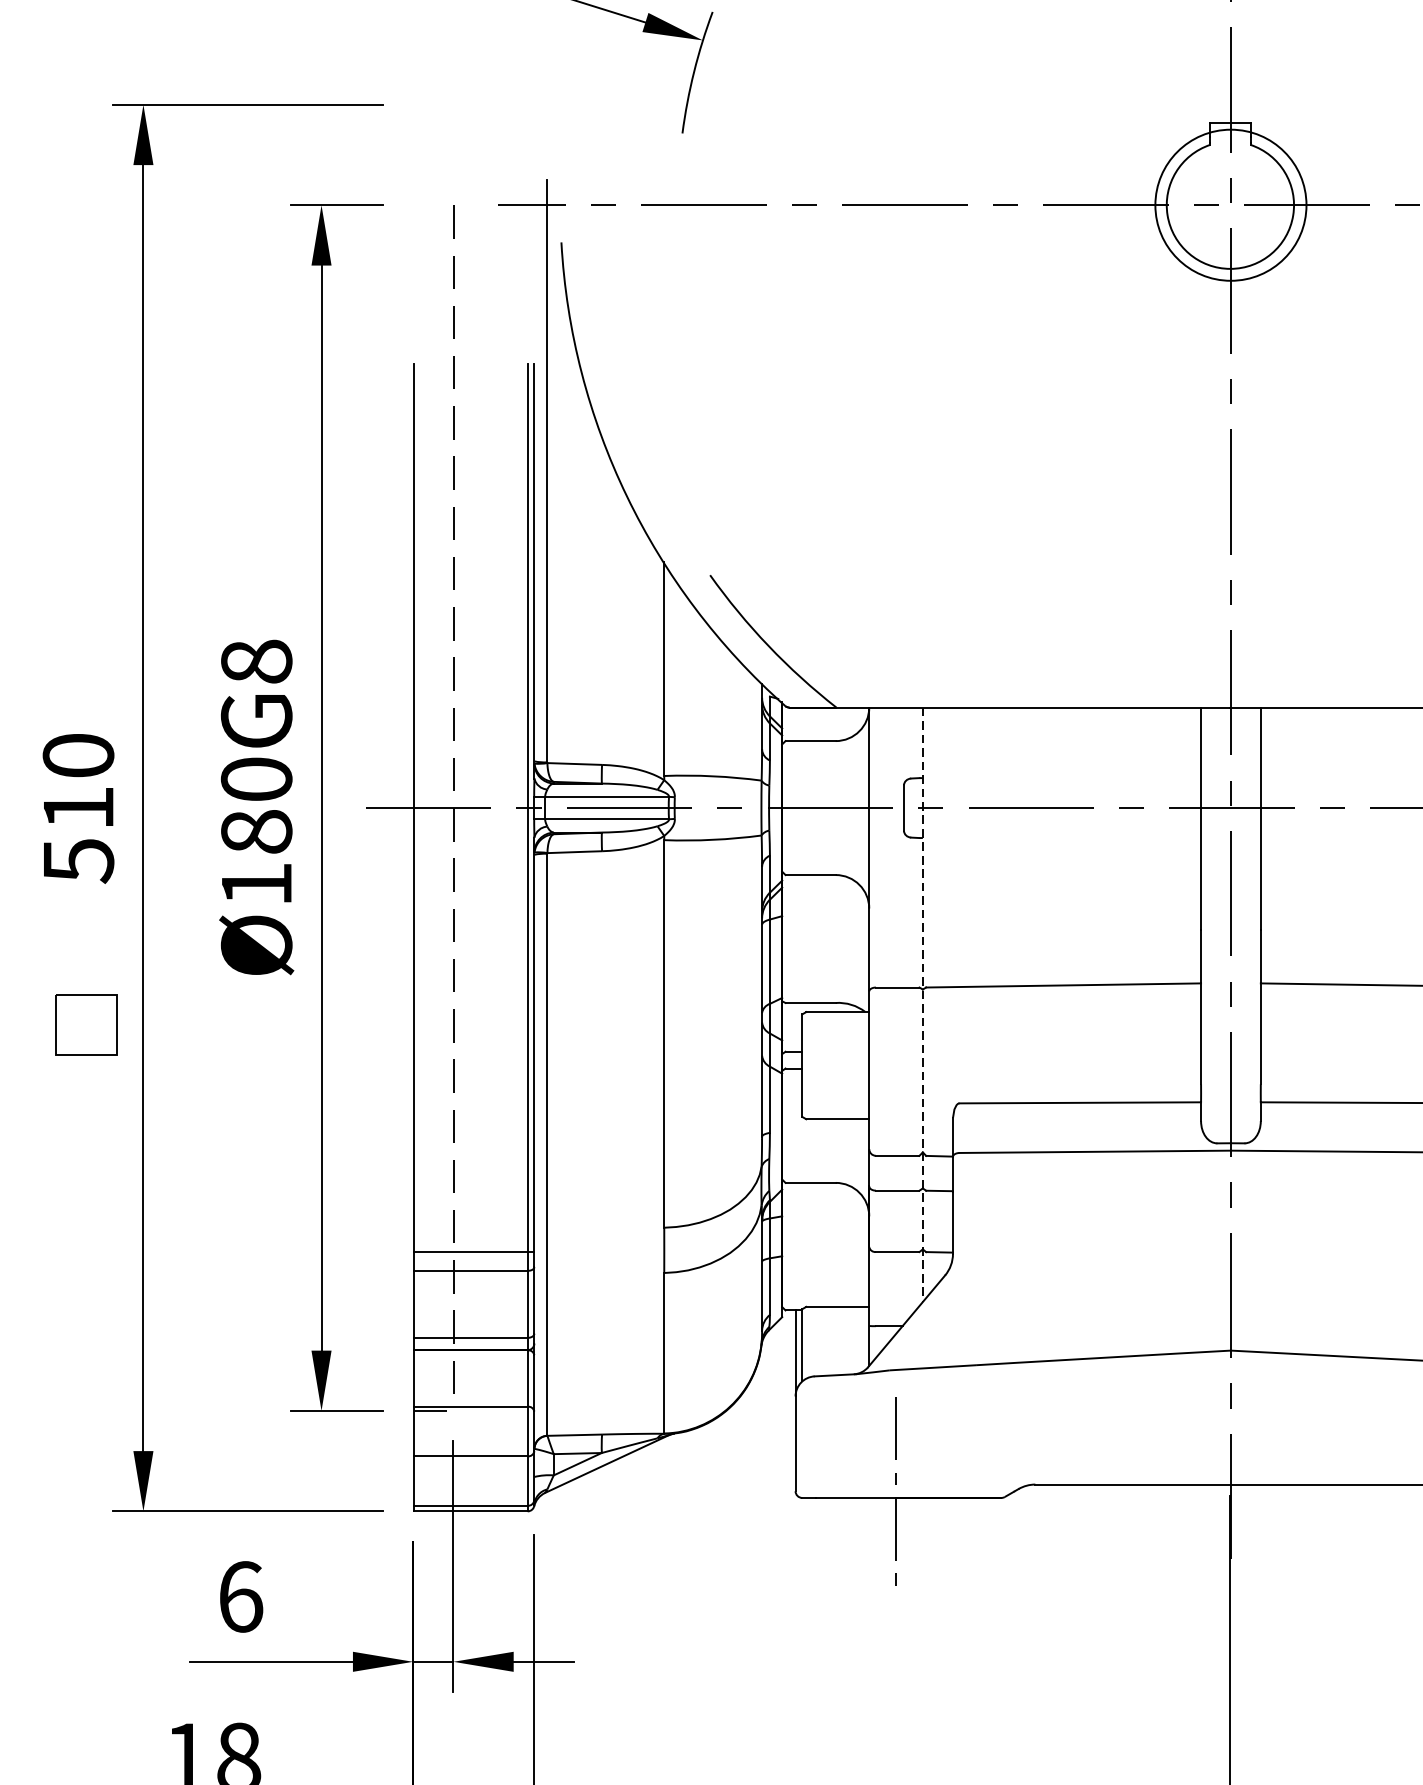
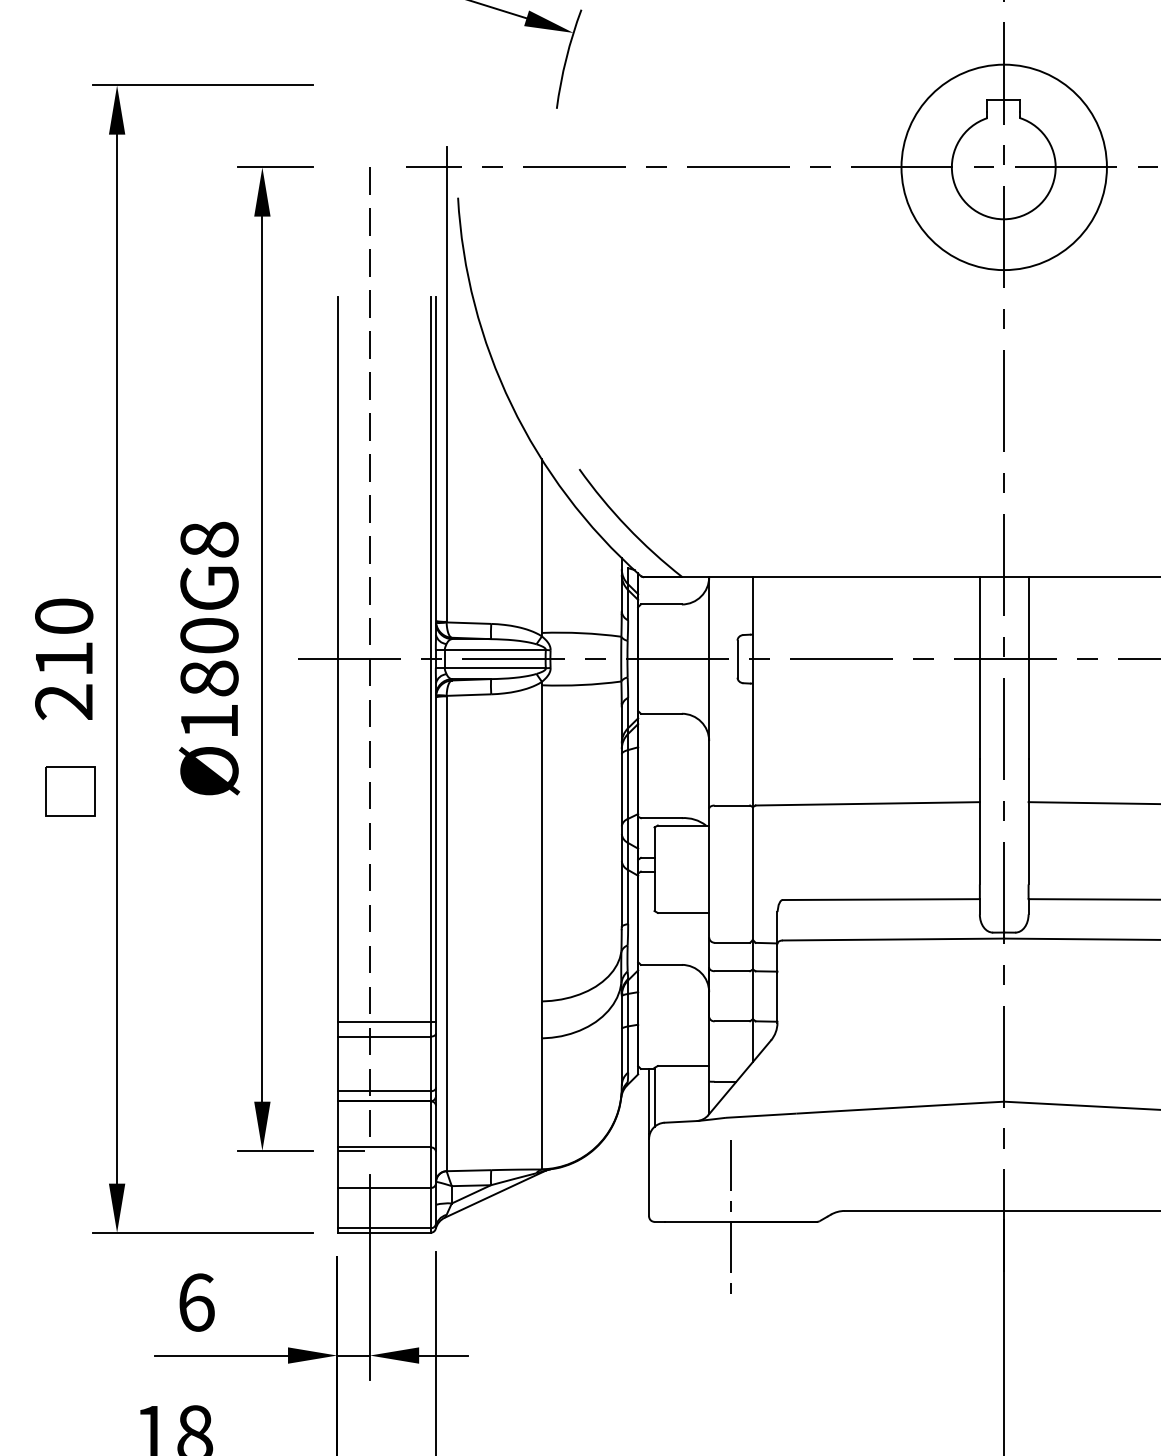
circle: (1230, 205) -> (1003, 167), size x1.67
text: (78, 861) -> (64, 702), 510 -> 210
line: (922, 1005) -> (752, 820), dashed -> solid
part: (86, 1025) -> (70, 791), moved

